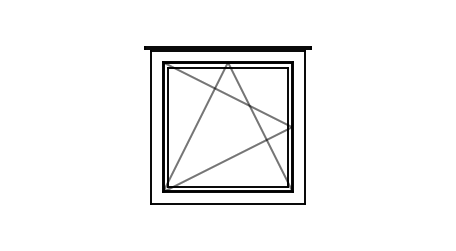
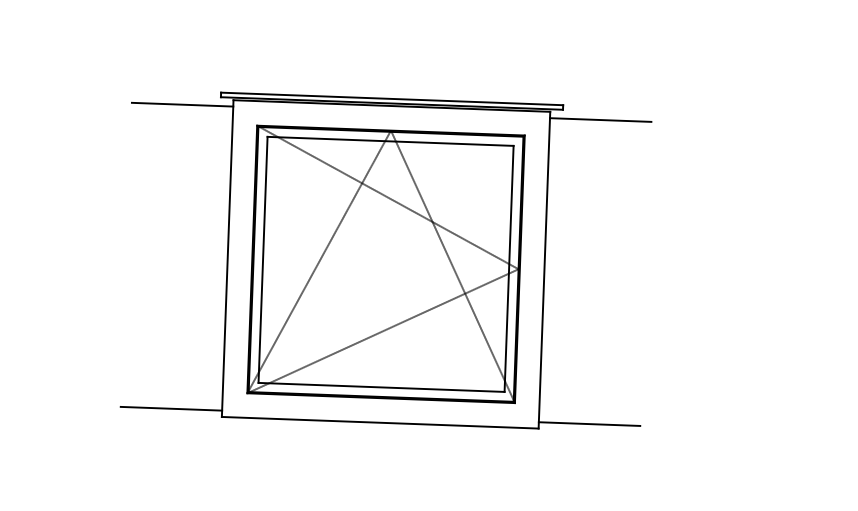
line: (126, 53) -> (182, 104), added
line: (328, 53) -> (599, 119), added
line: (126, 200) -> (170, 408), added
line: (328, 200) -> (588, 423), added

